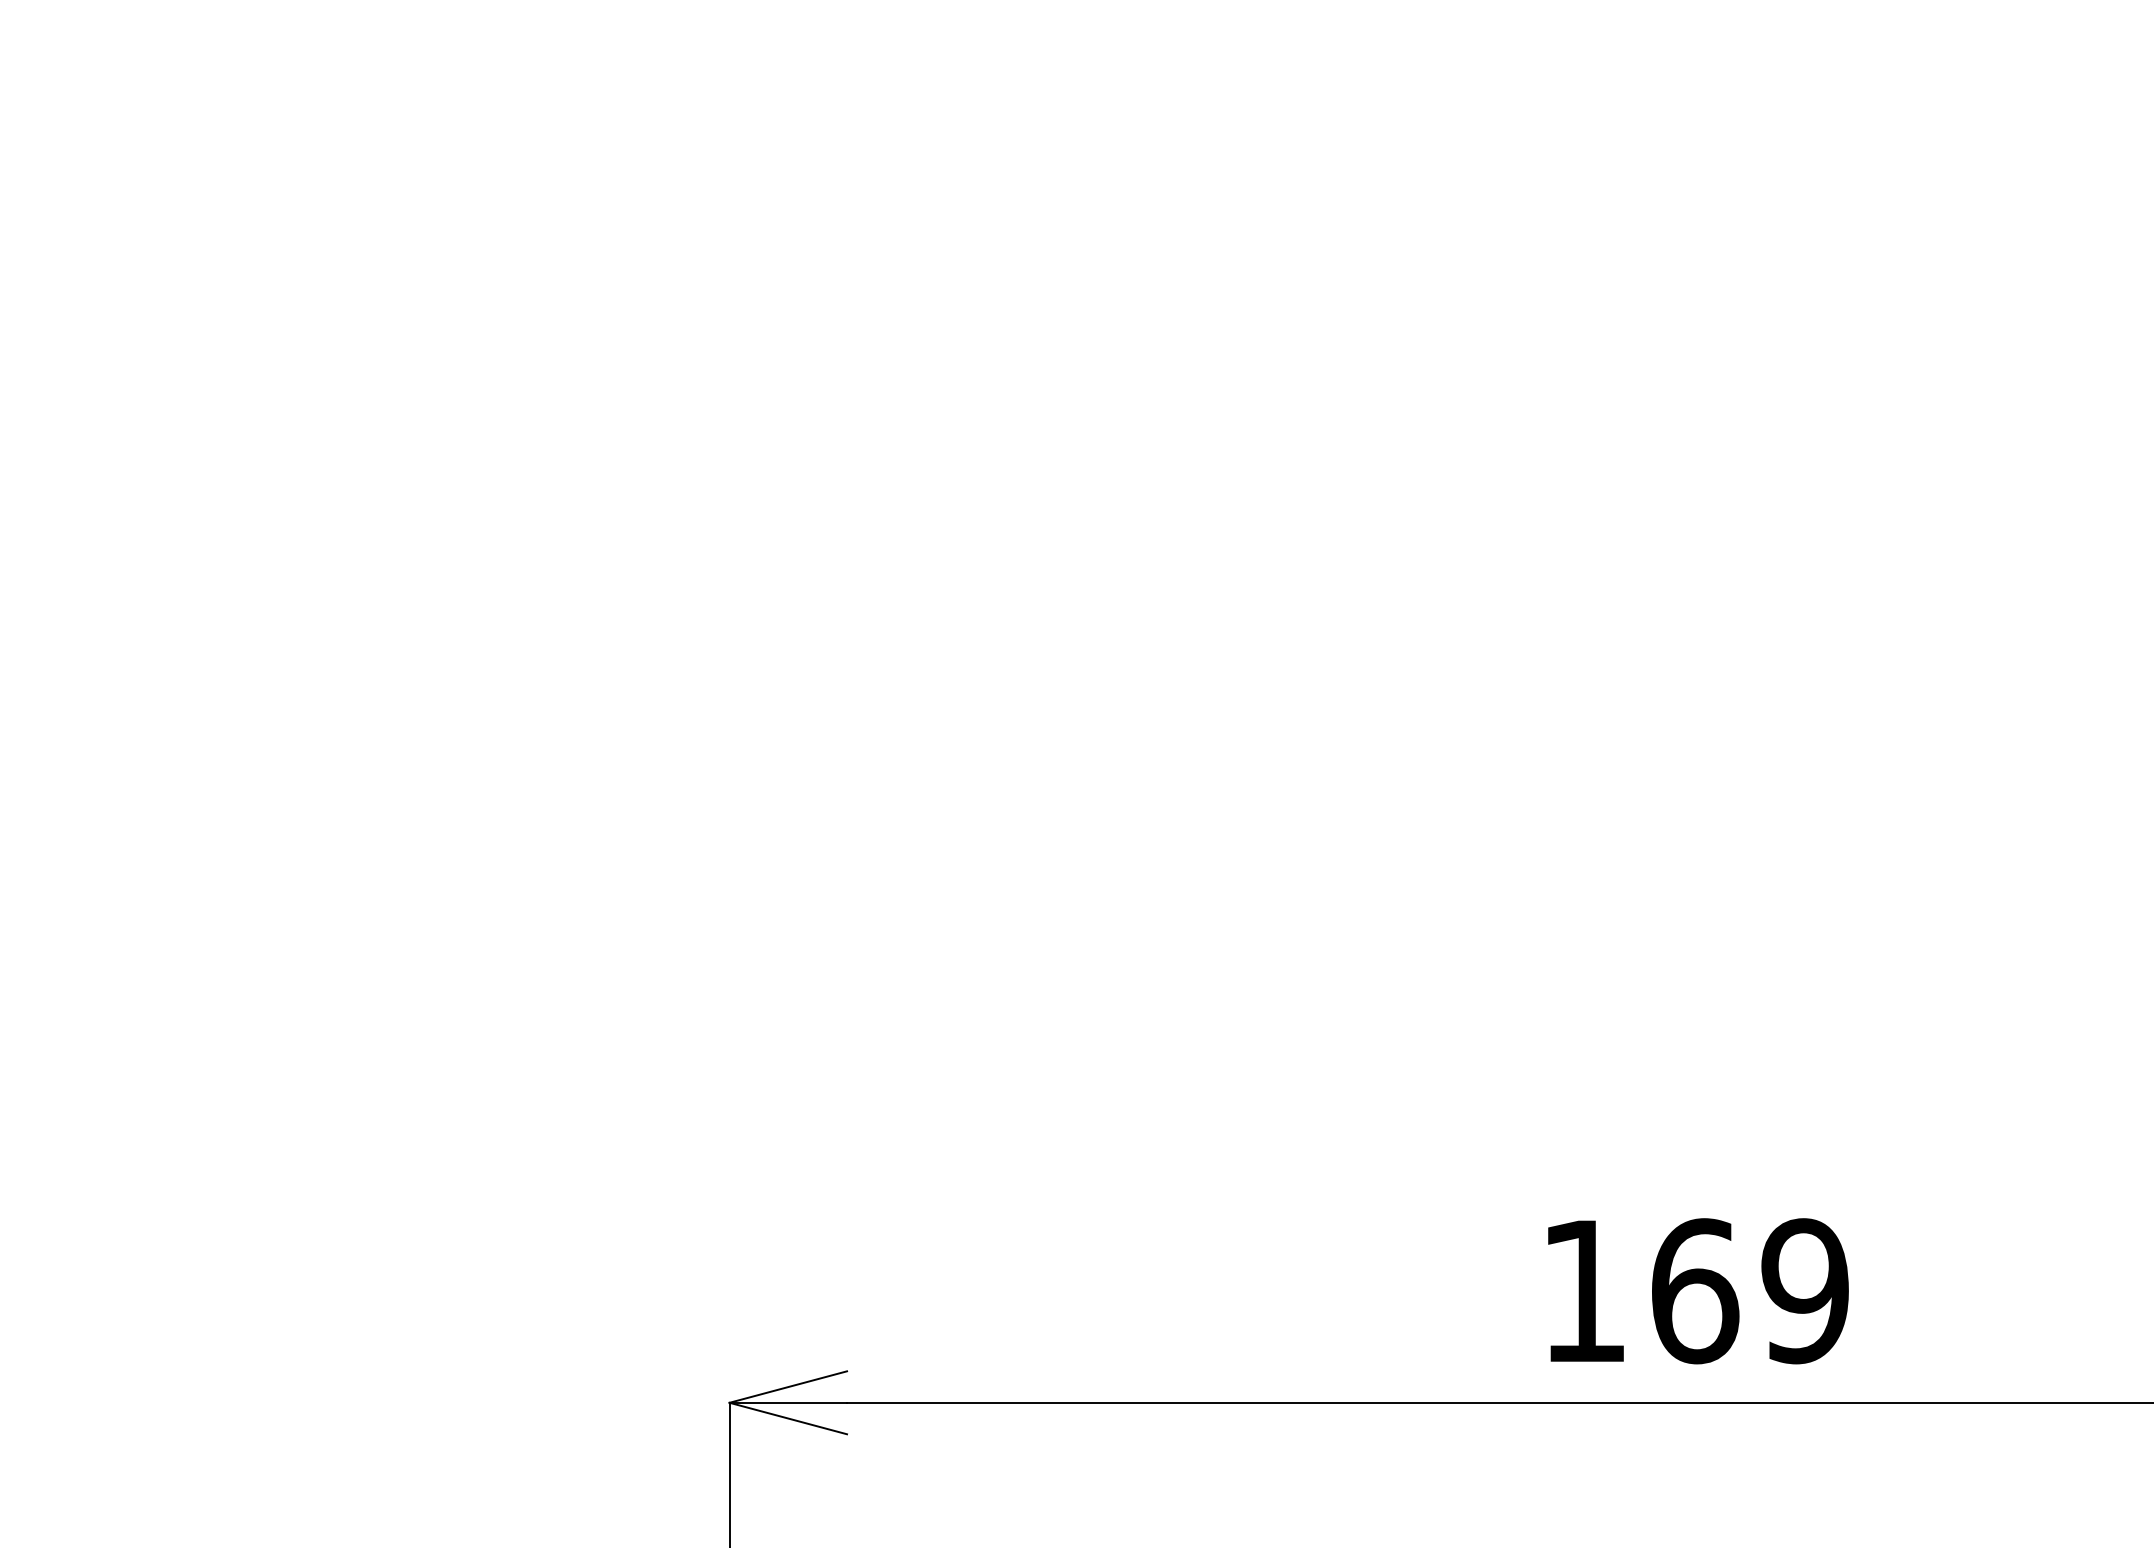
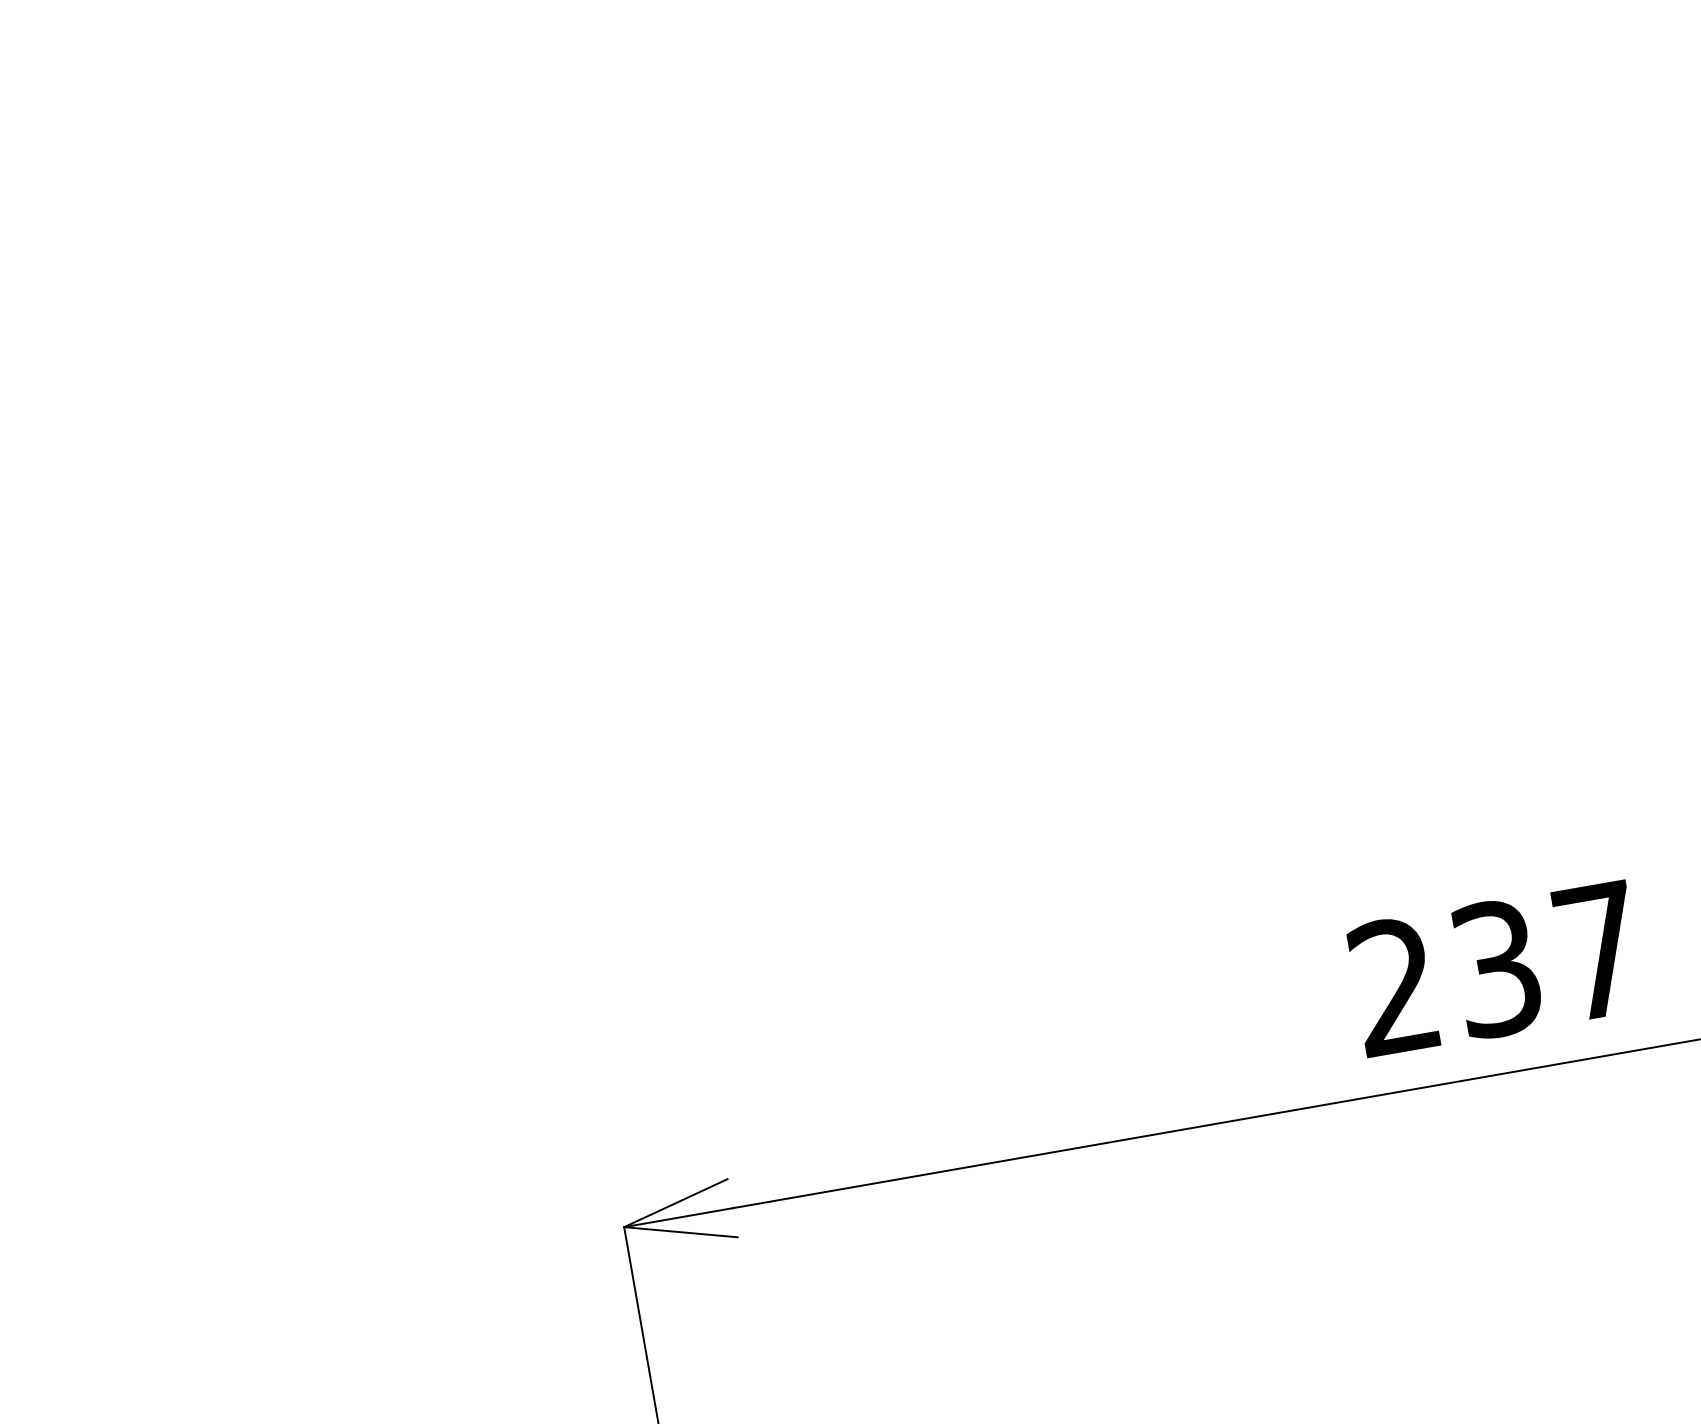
text: (1694, 1291) -> (1496, 969), 169 -> 237

